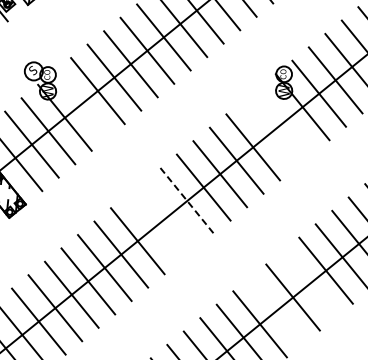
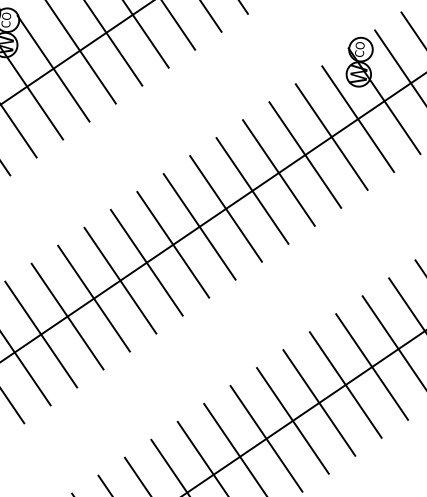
line: (81, 104) -> (53, 68), added
line: (286, 120) -> (358, 119), added
line: (269, 133) -> (331, 136), added
line: (187, 201) -> (199, 227), dashed -> solid
line: (170, 214) -> (172, 244), added
line: (154, 227) -> (147, 262), added
line: (309, 284) -> (371, 367), added
line: (276, 310) -> (319, 402), added

